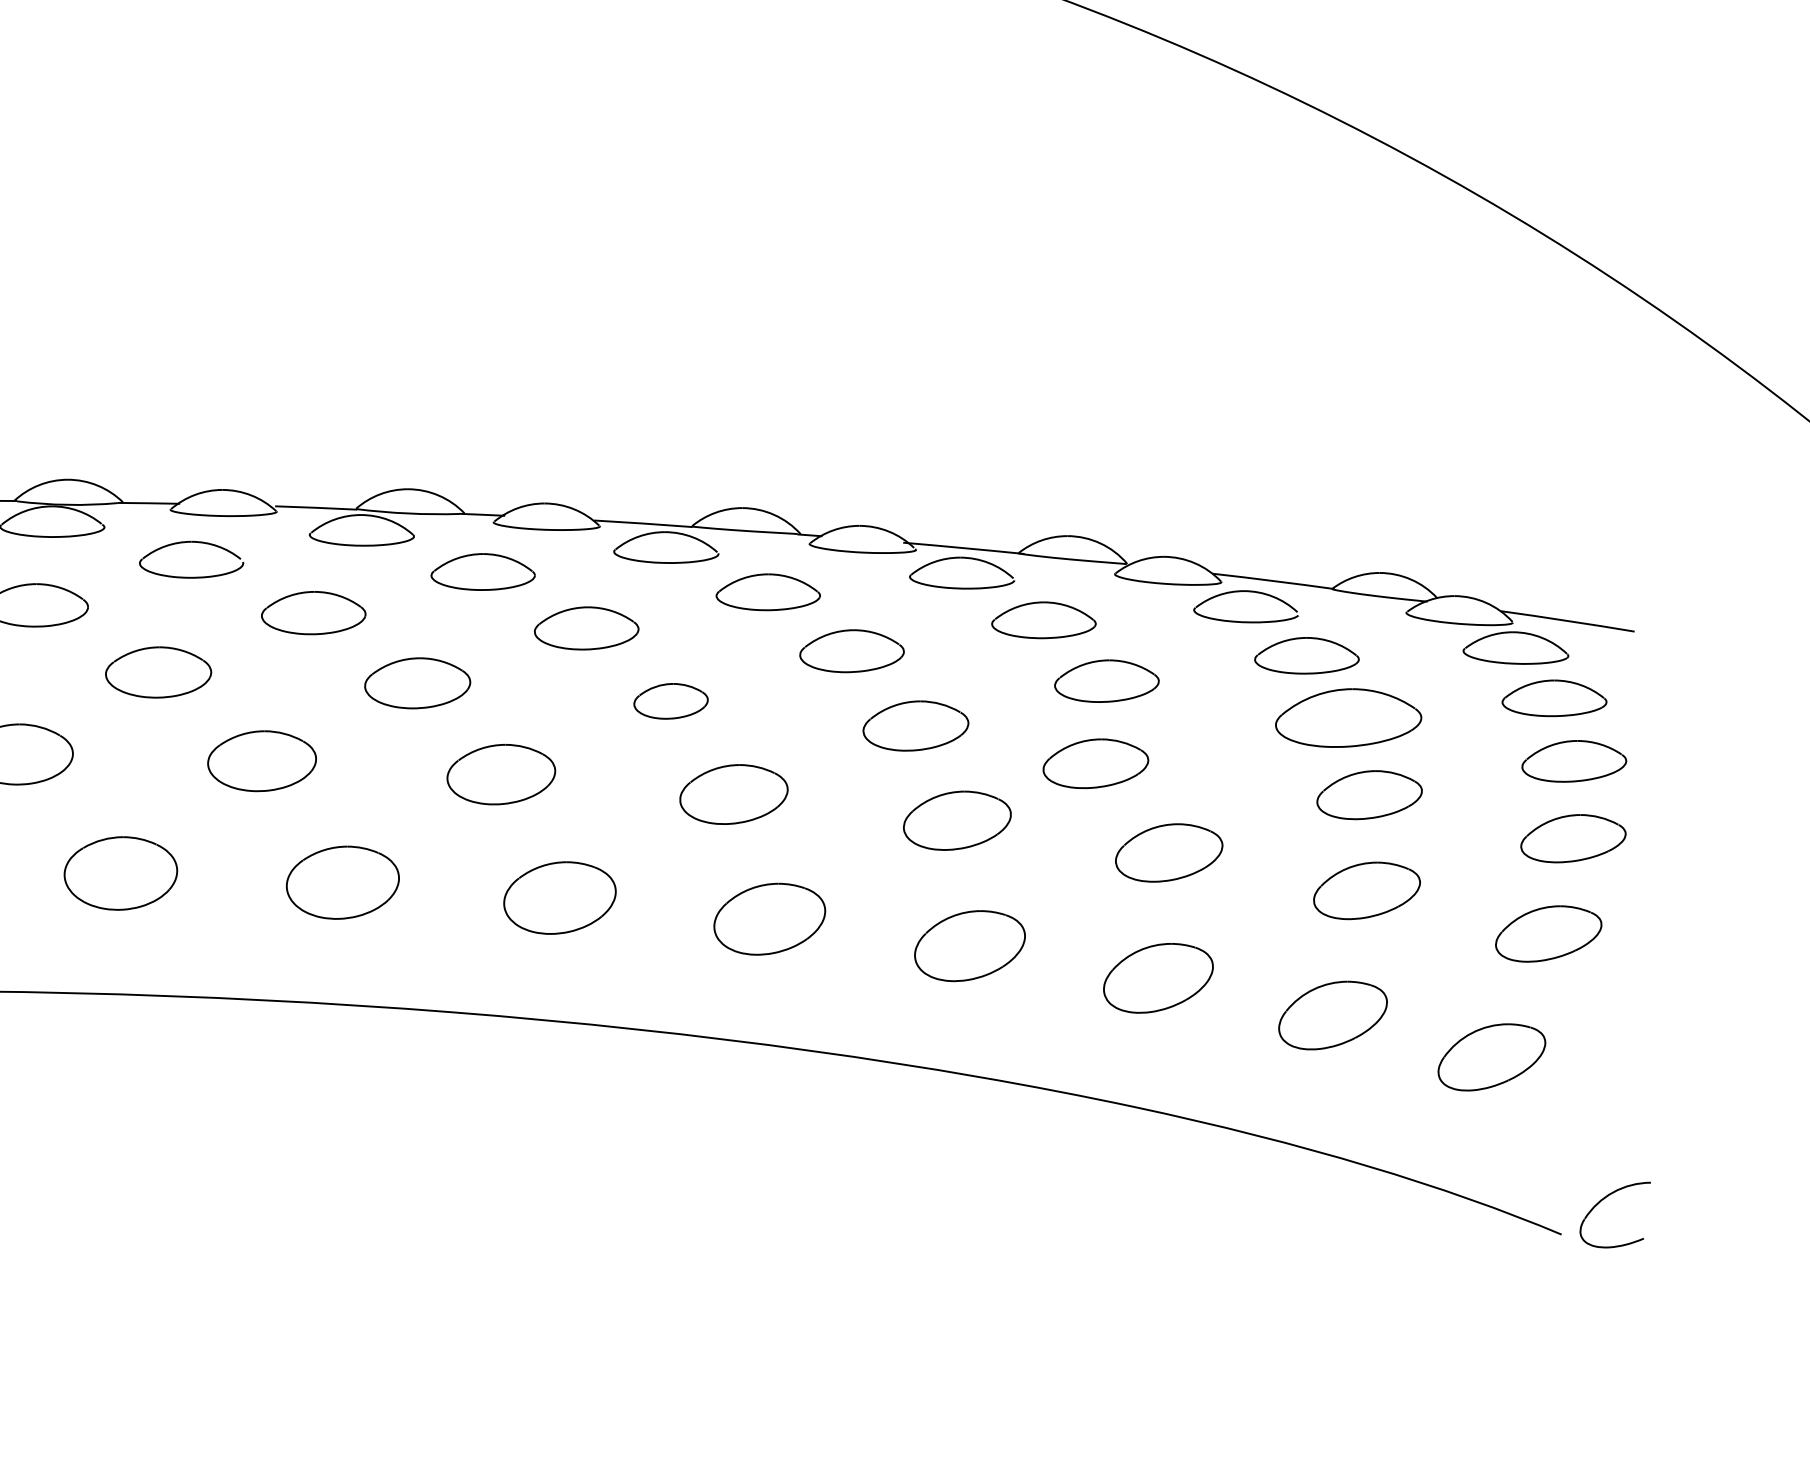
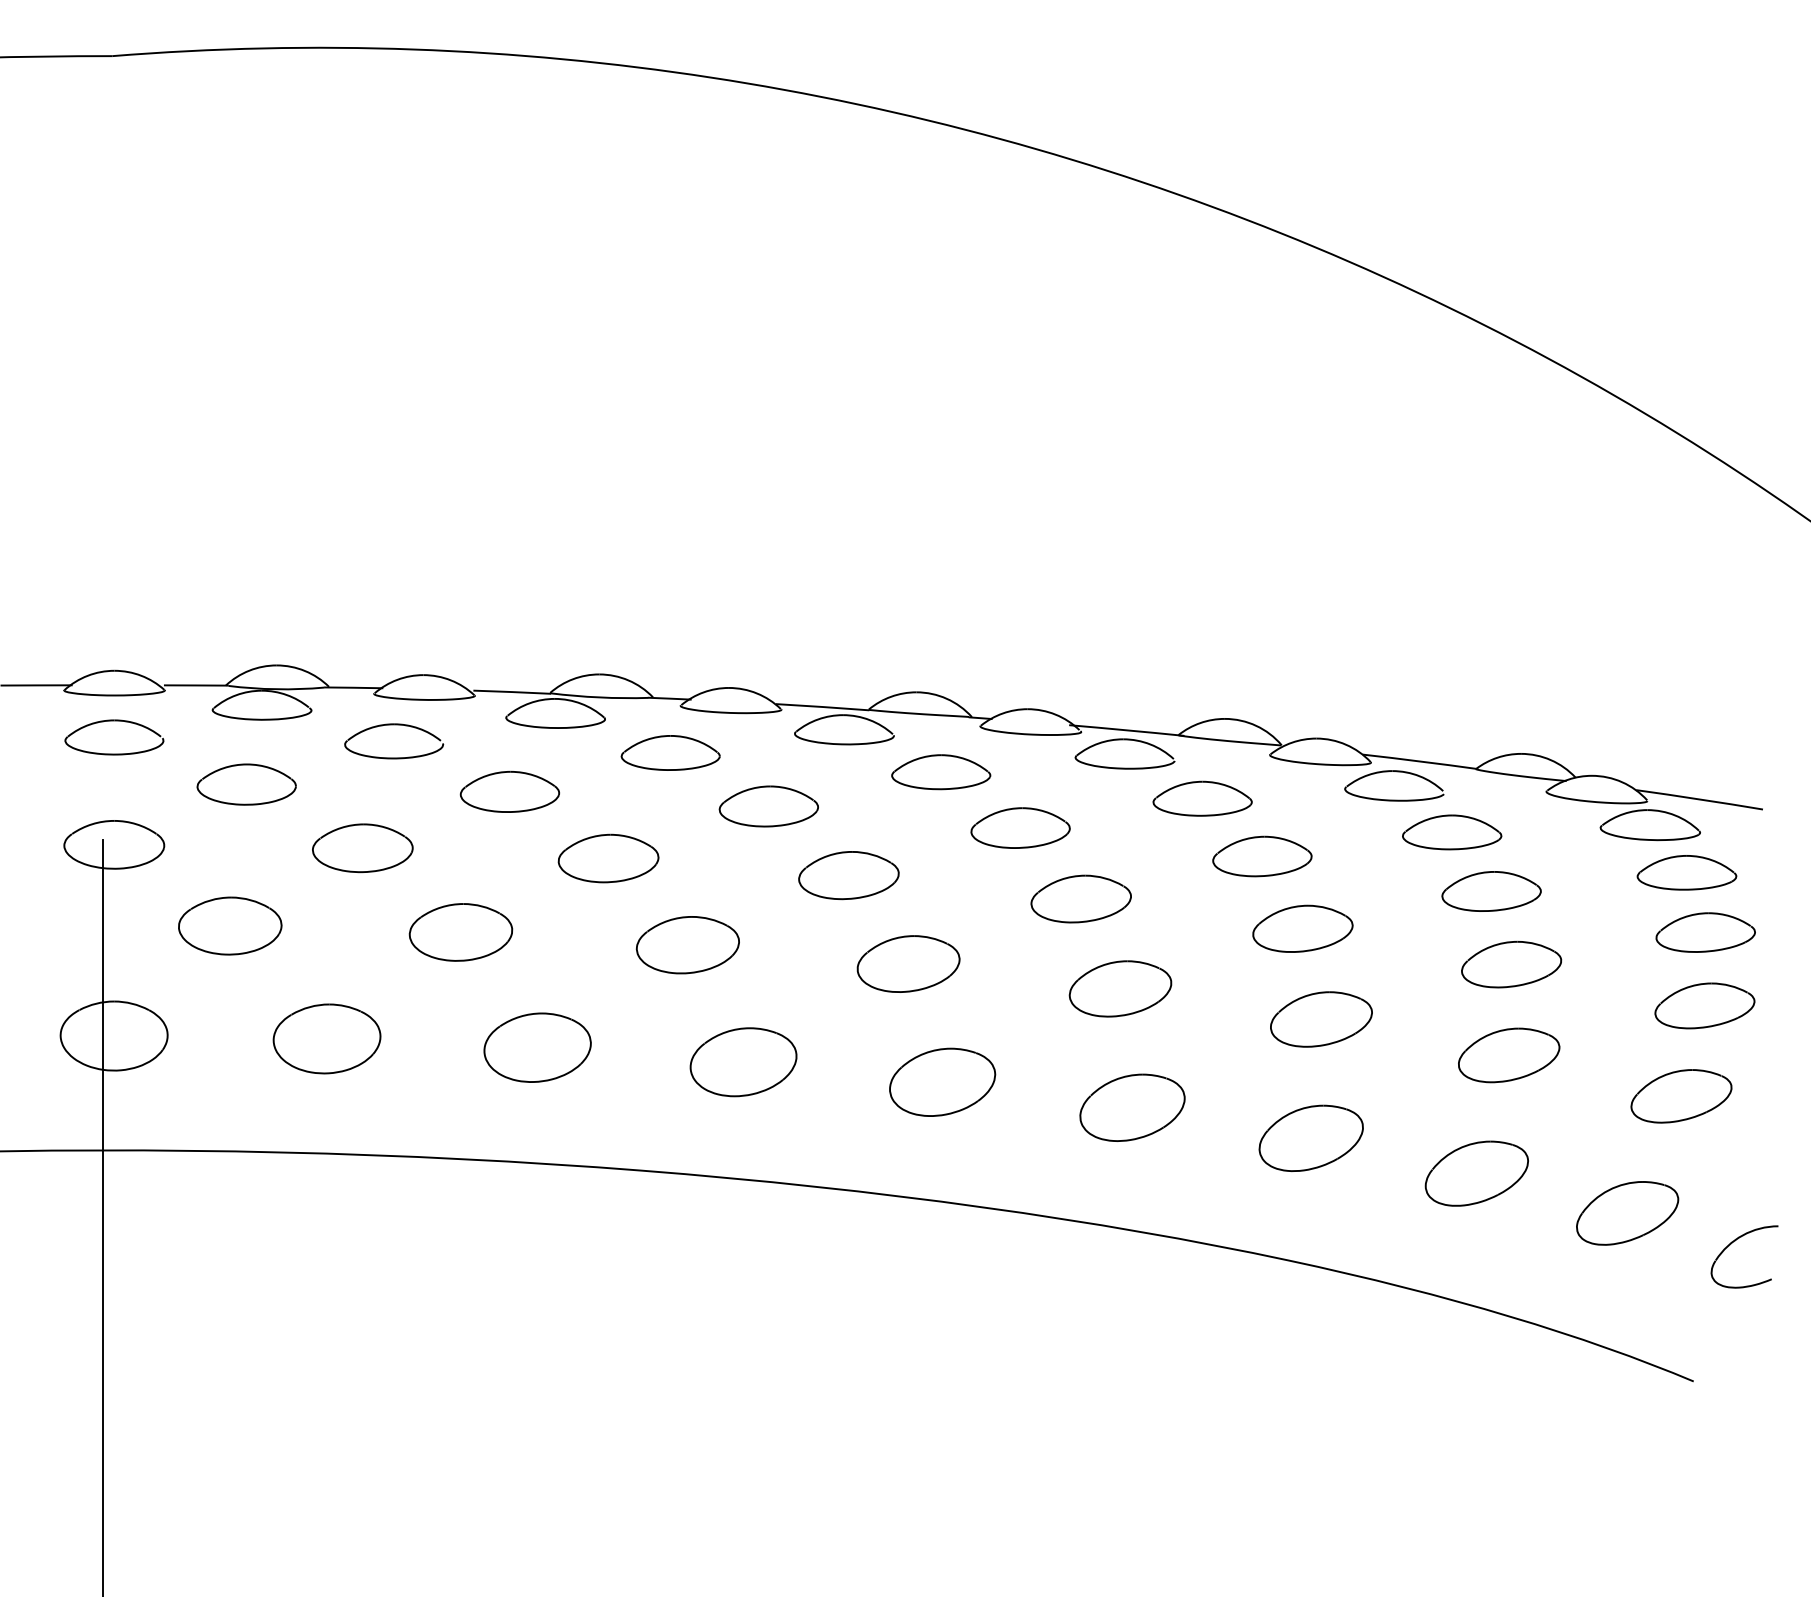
part: (670, 701) -> (848, 875), size x1.43
part: (1348, 718) -> (1491, 891), size x0.71
part: (1095, 763) -> (1302, 928), moved
part: (1605, 1198) -> (1735, 1241), moved

